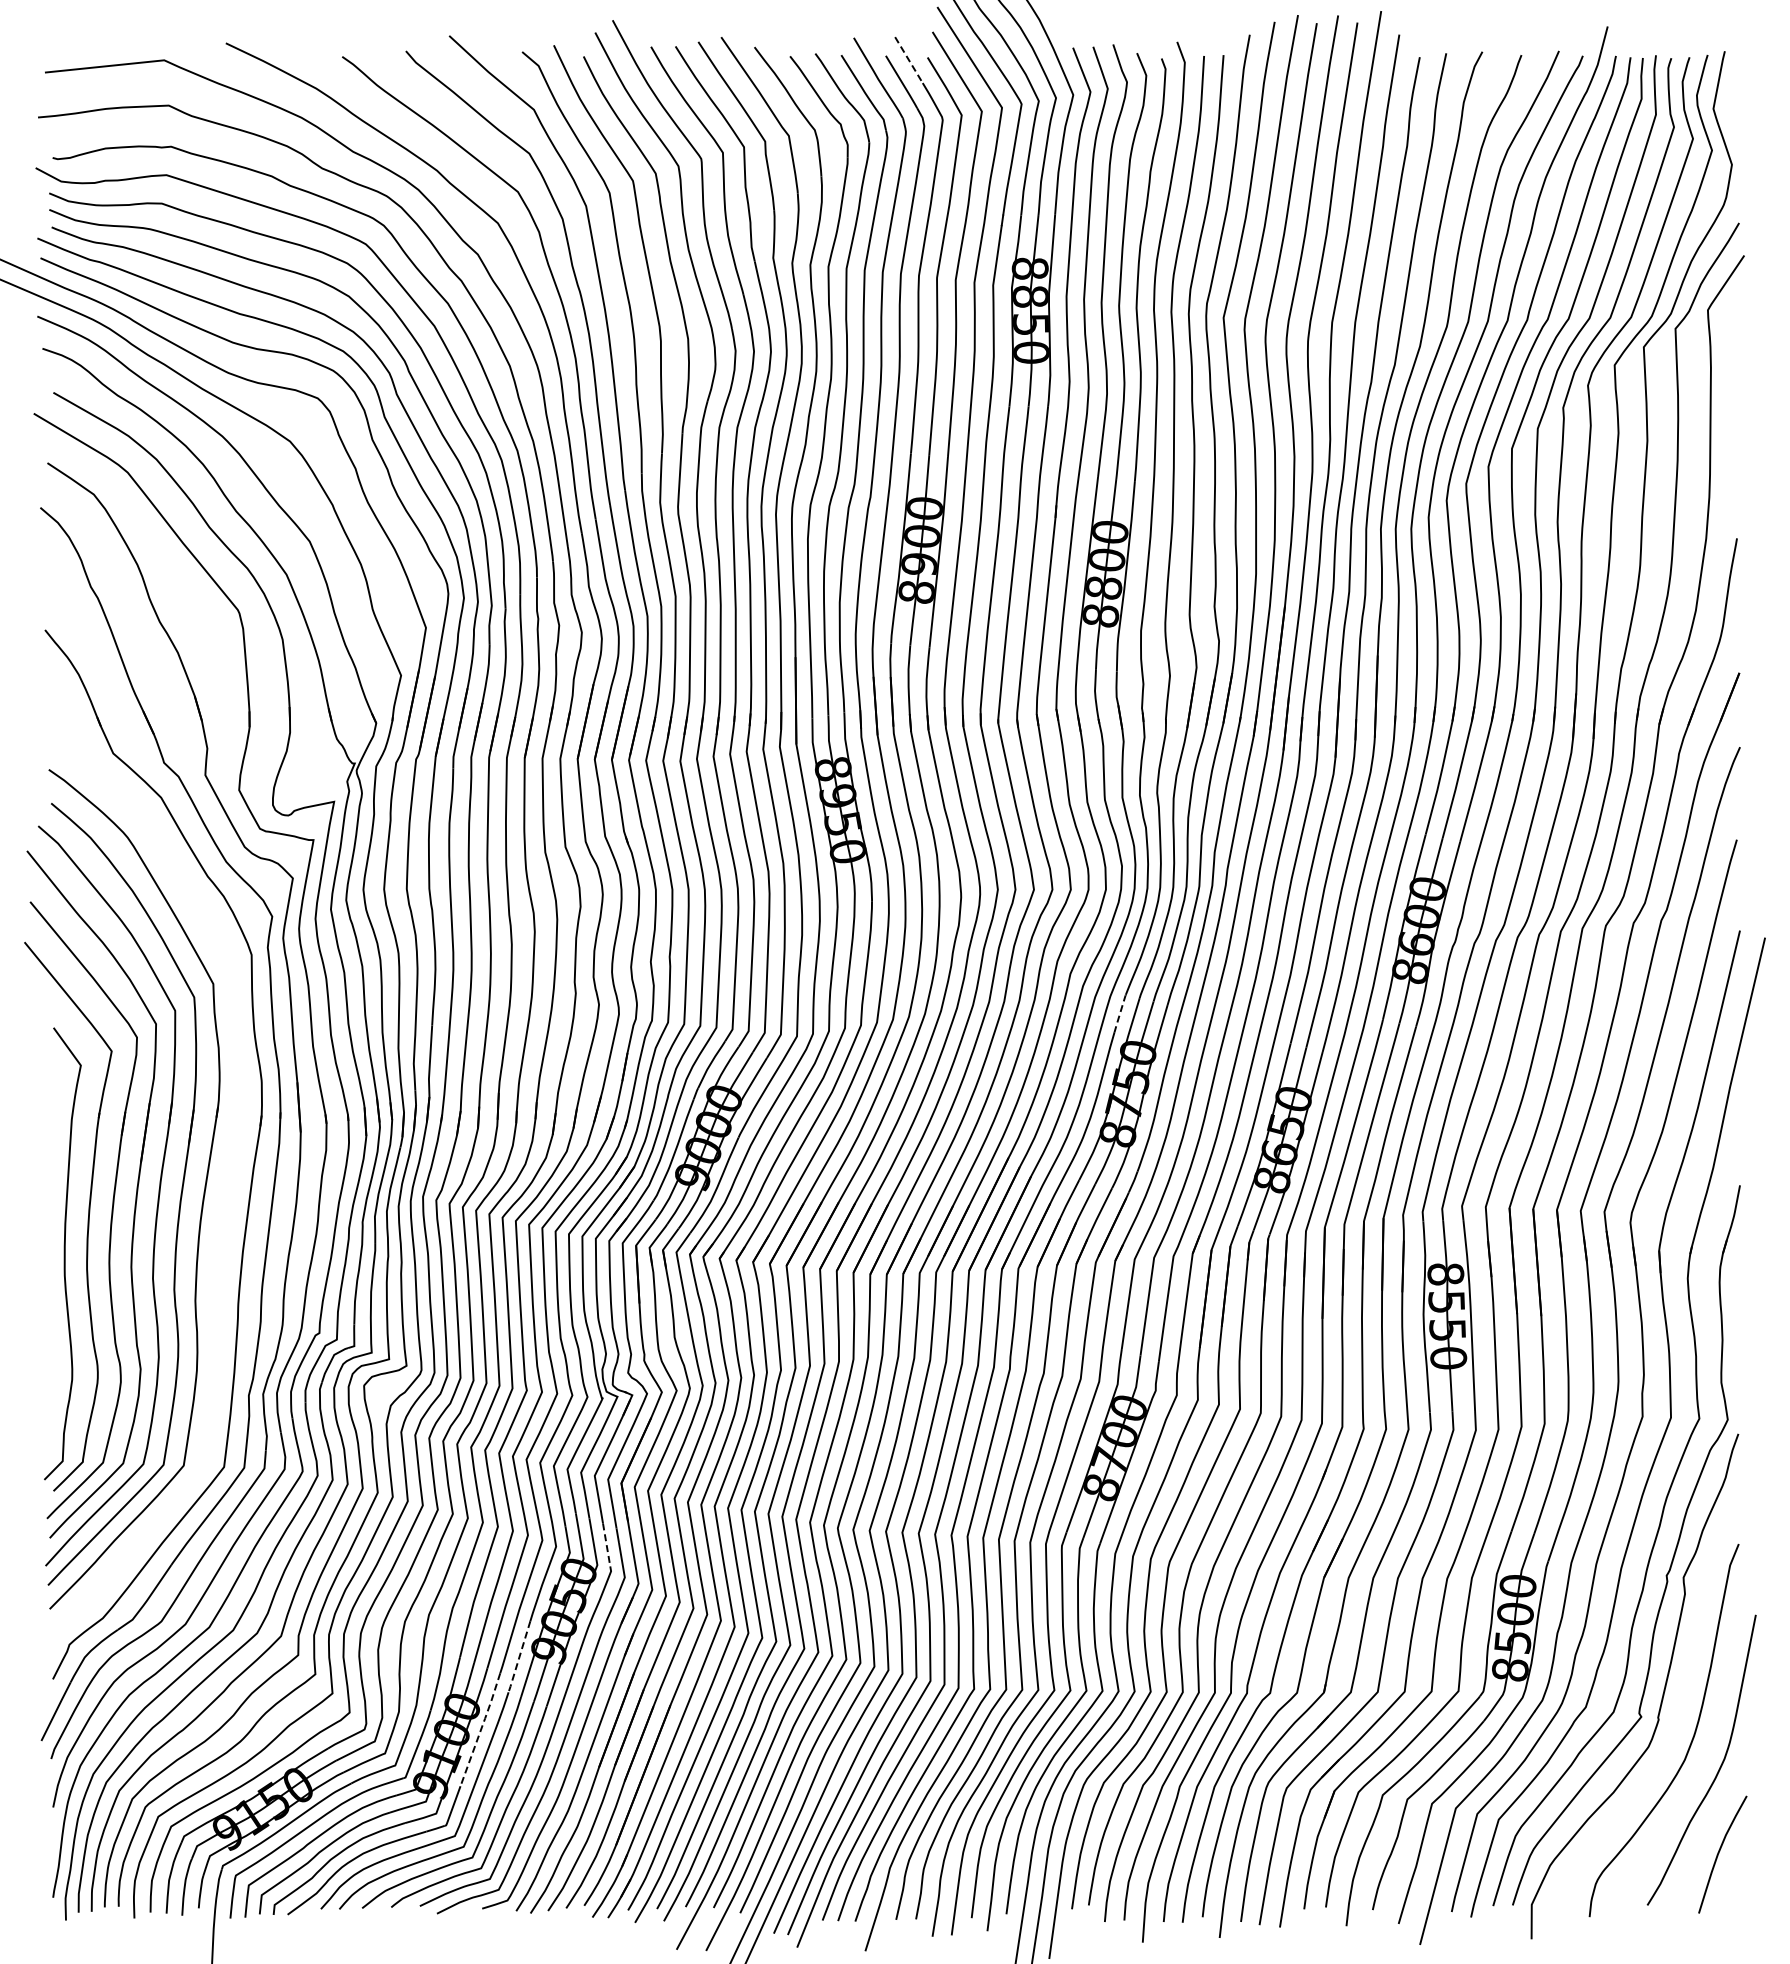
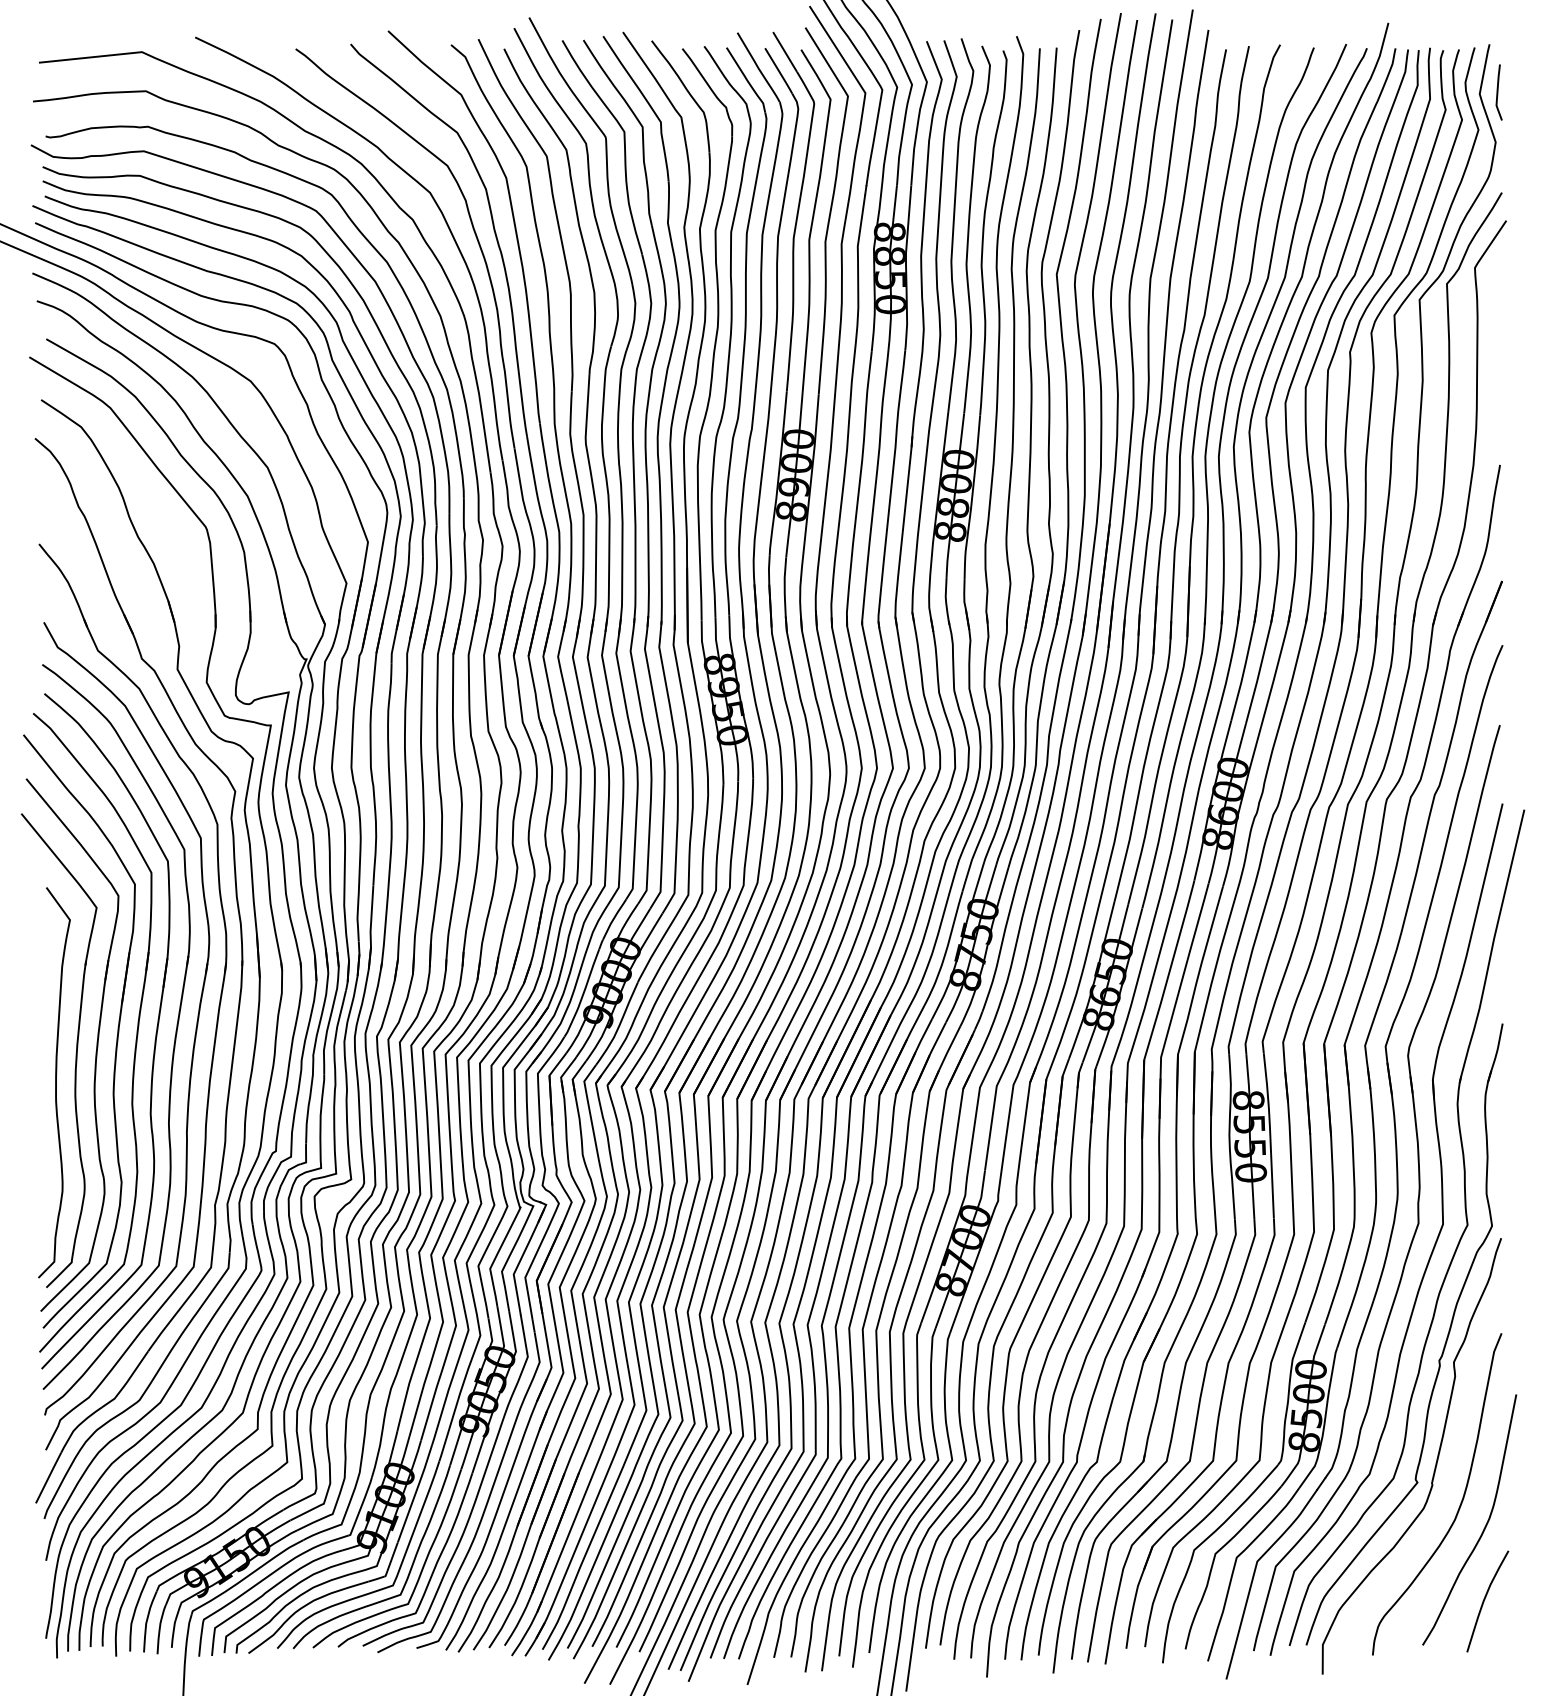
line: (908, 60) -> (784, 52), dashed -> solid
curve: (1734, 106) -> (1497, 92), added
line: (1119, 1014) -> (966, 876), dashed -> solid
part: (226, 1189) -> (195, 1027), added
line: (606, 1544) -> (523, 1333), dashed -> solid
line: (519, 1658) -> (448, 1432), dashed -> solid
line: (481, 1728) -> (415, 1492), dashed -> solid

